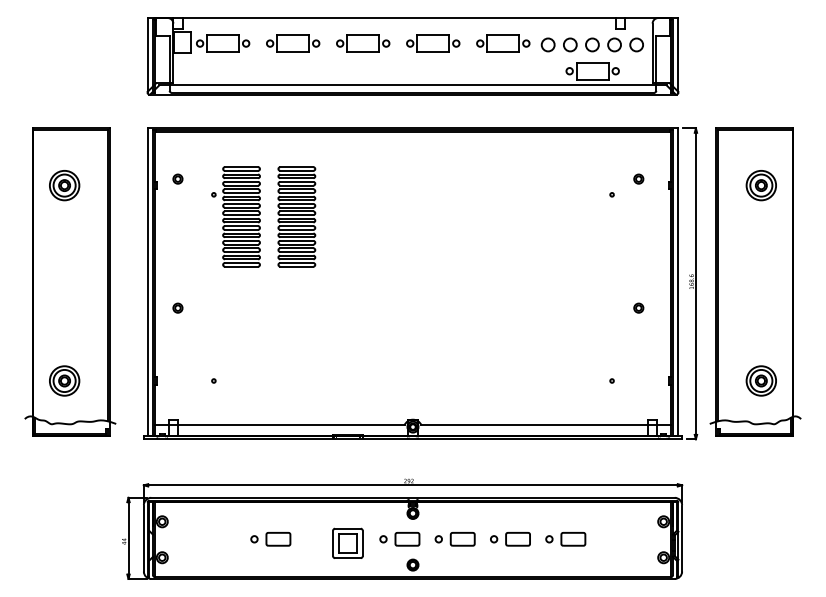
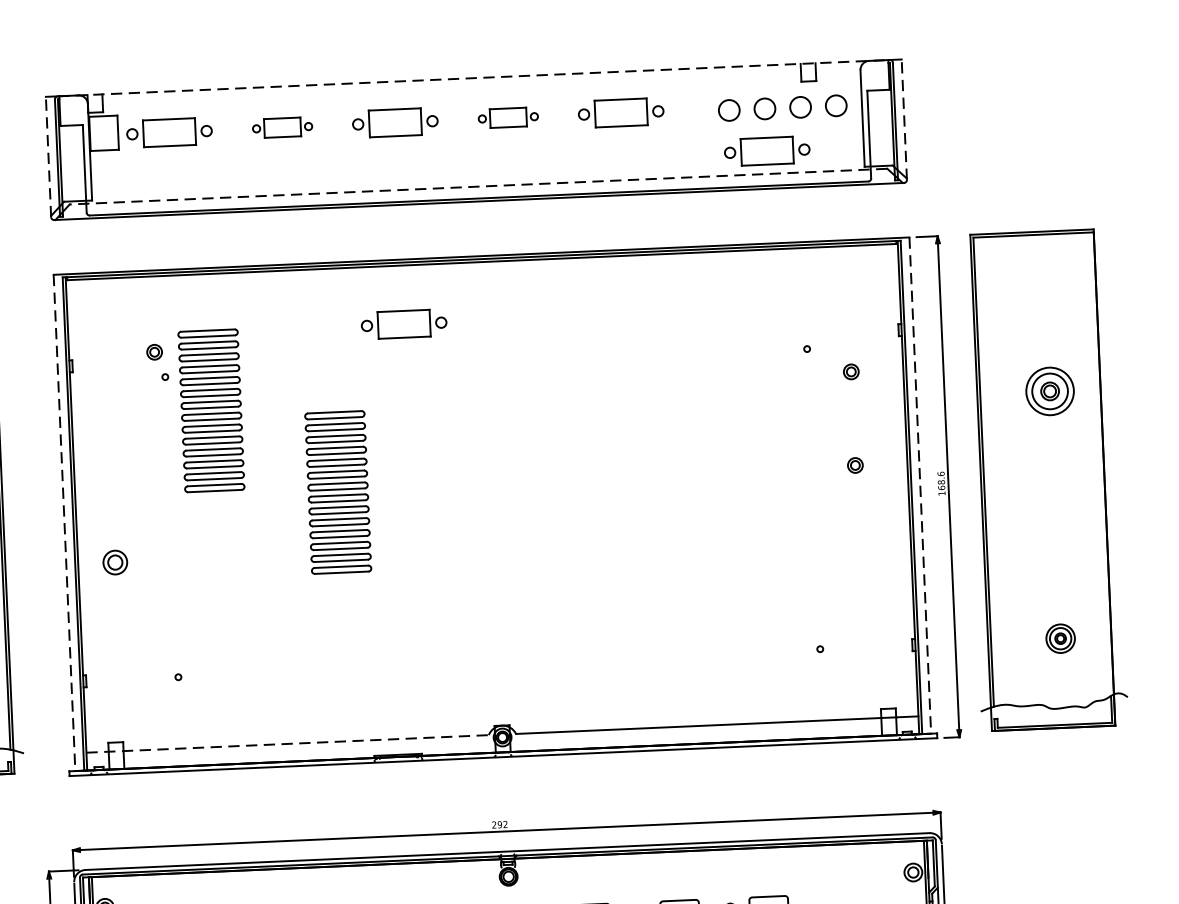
line: (413, 18) -> (474, 78), solid -> dashed
part: (293, 43) -> (282, 127), size x0.7
part: (433, 43) -> (508, 117), size x0.7
circle: (547, 44) -> (692, 111), removed
line: (147, 54) -> (48, 155), solid -> dashed
line: (678, 54) -> (904, 118), solid -> dashed
line: (412, 85) -> (477, 186), solid -> dashed
part: (363, 168) -> (404, 324), added
part: (177, 178) -> (153, 351), moved
part: (638, 178) -> (850, 370), moved
part: (760, 185) -> (1048, 391), moved
part: (296, 216) -> (337, 491), moved
line: (147, 282) -> (64, 523), solid -> dashed
line: (678, 282) -> (920, 485), solid -> dashed
part: (177, 307) -> (114, 561), size x1.6
part: (638, 307) -> (854, 464), moved
part: (760, 380) -> (1059, 637), size x0.6
line: (279, 425) -> (287, 744), solid -> dashed

